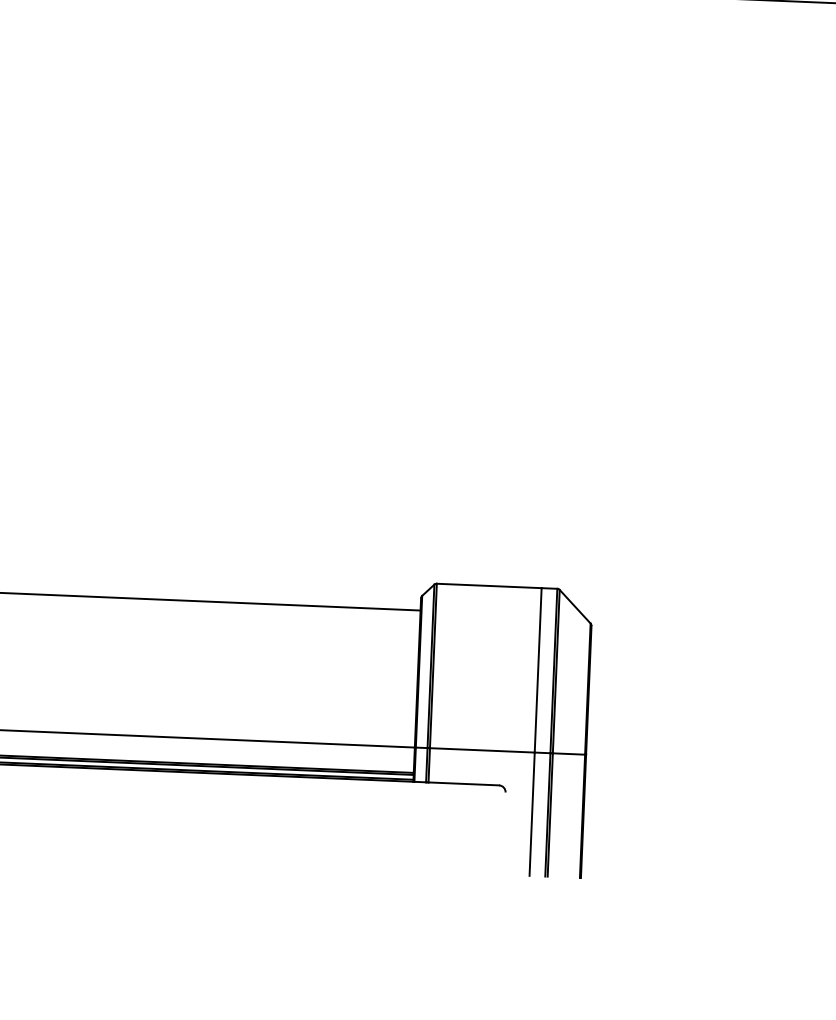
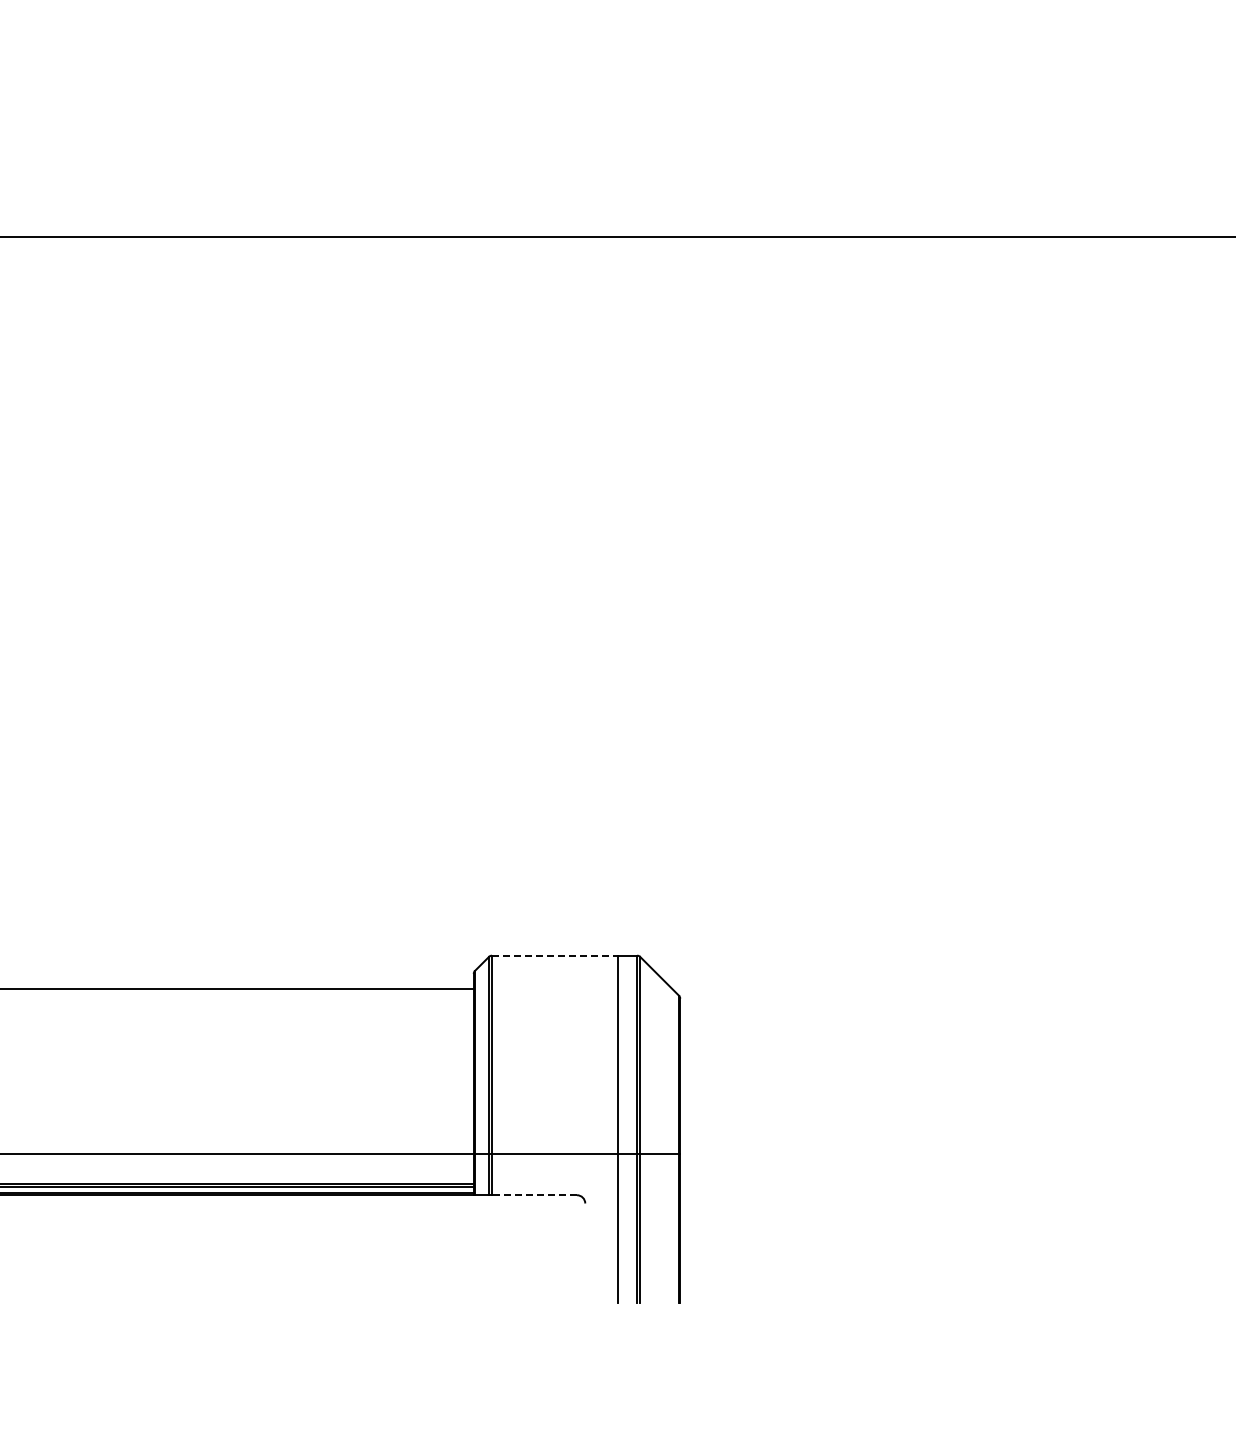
line: (489, 585) -> (555, 955), solid -> dashed
line: (463, 784) -> (534, 1195), solid -> dashed

